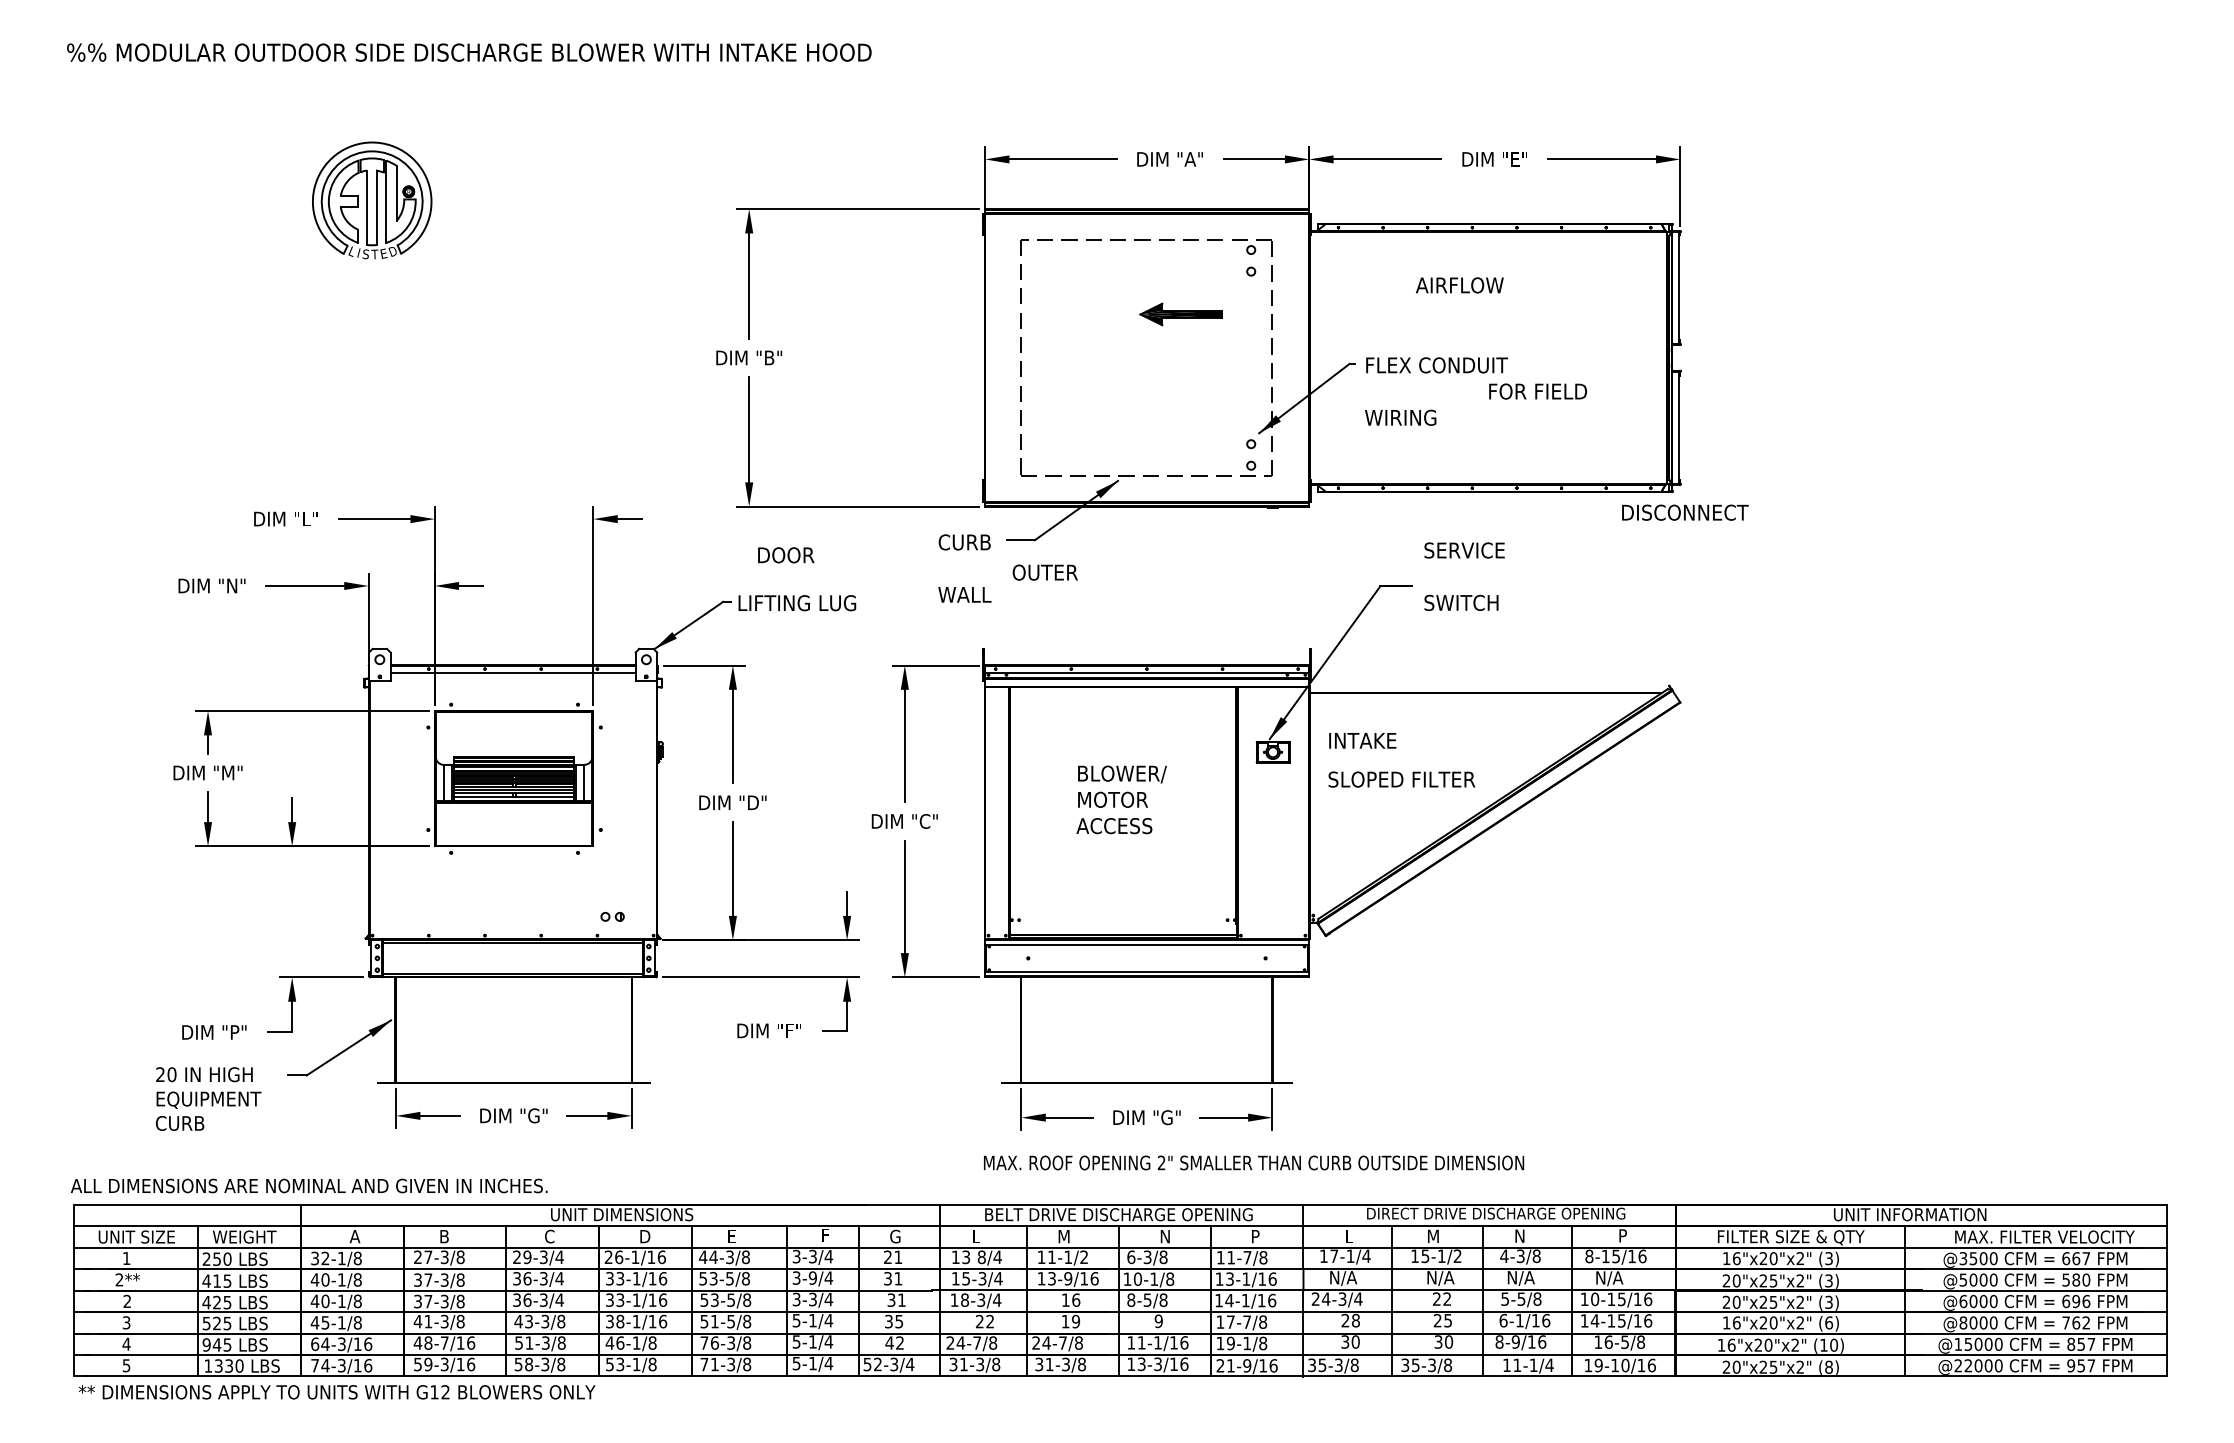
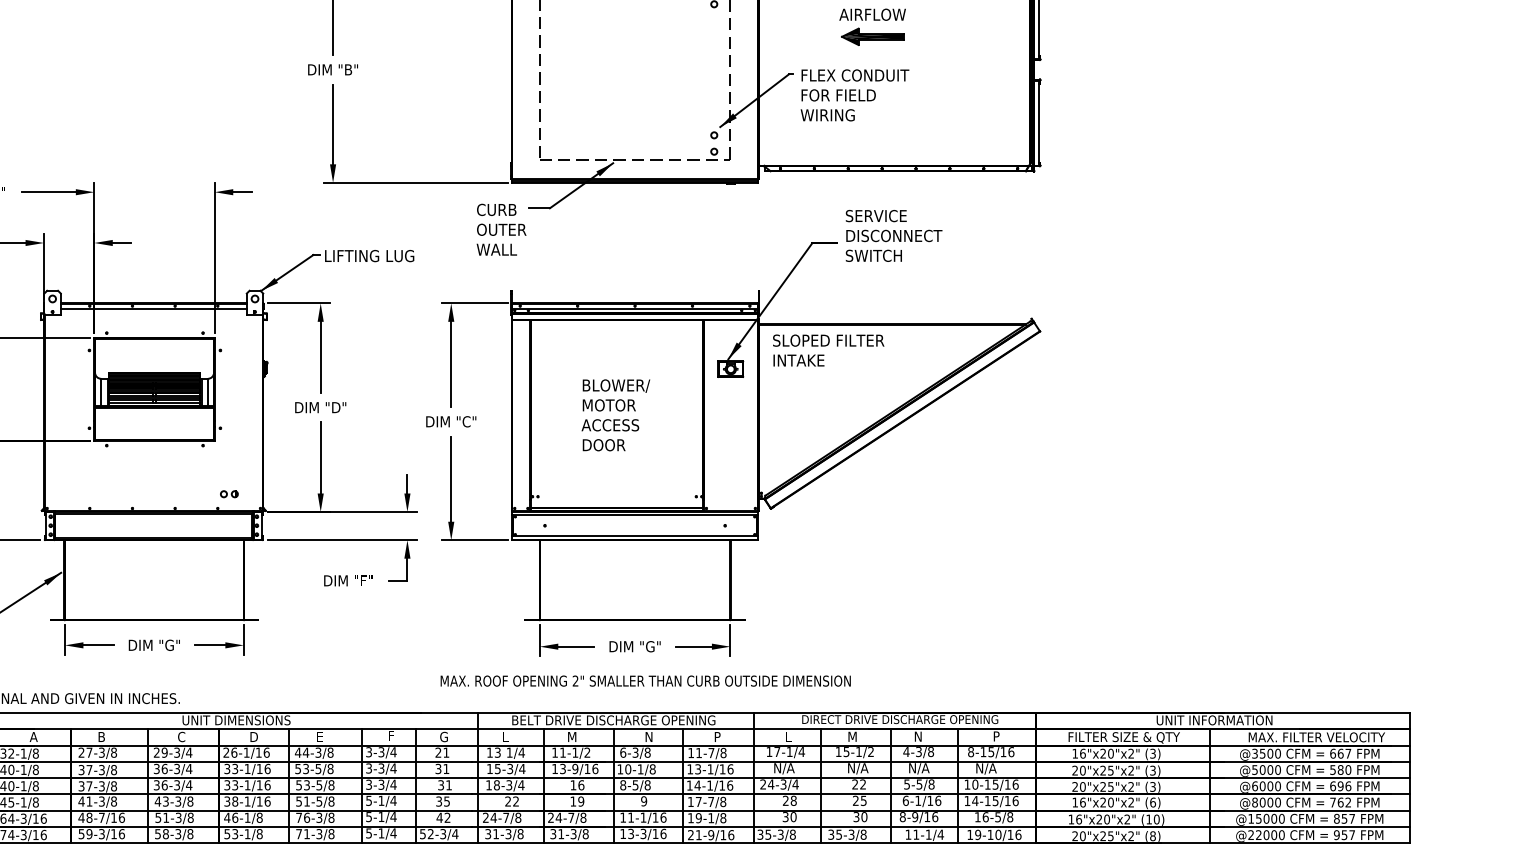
part: (1180, 314) -> (872, 36), moved
text: (1538, 391) -> (838, 95), moved
text: (1685, 512) -> (894, 235), moved
text: (786, 555) -> (604, 445), moved
text: (1044, 572) -> (501, 229), moved
text: (1401, 779) -> (828, 340), moved
text: (1254, 1162) -> (646, 680), moved
text: (981, 1257) -> (509, 752), 8/4 -> 1/4
text: (812, 1277) -> (381, 768), 3-9/4 -> 3-3/4

